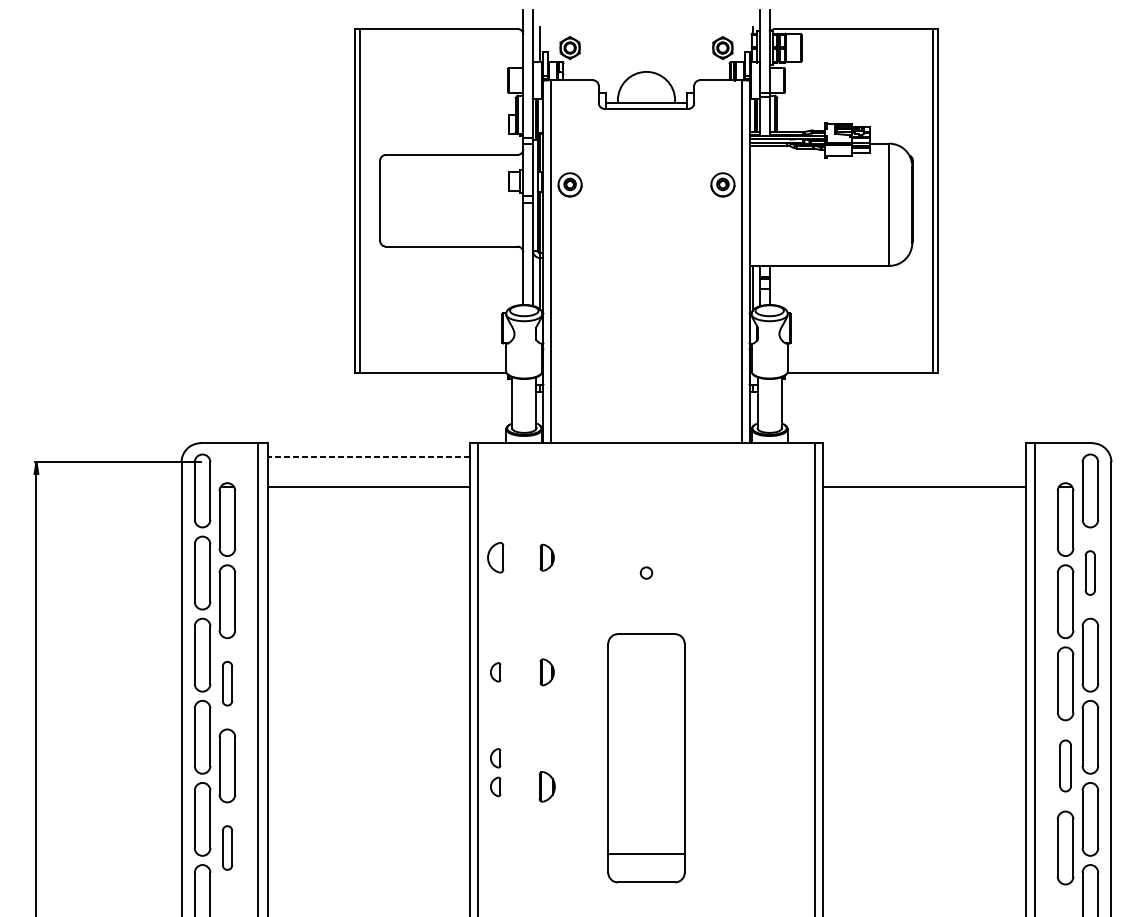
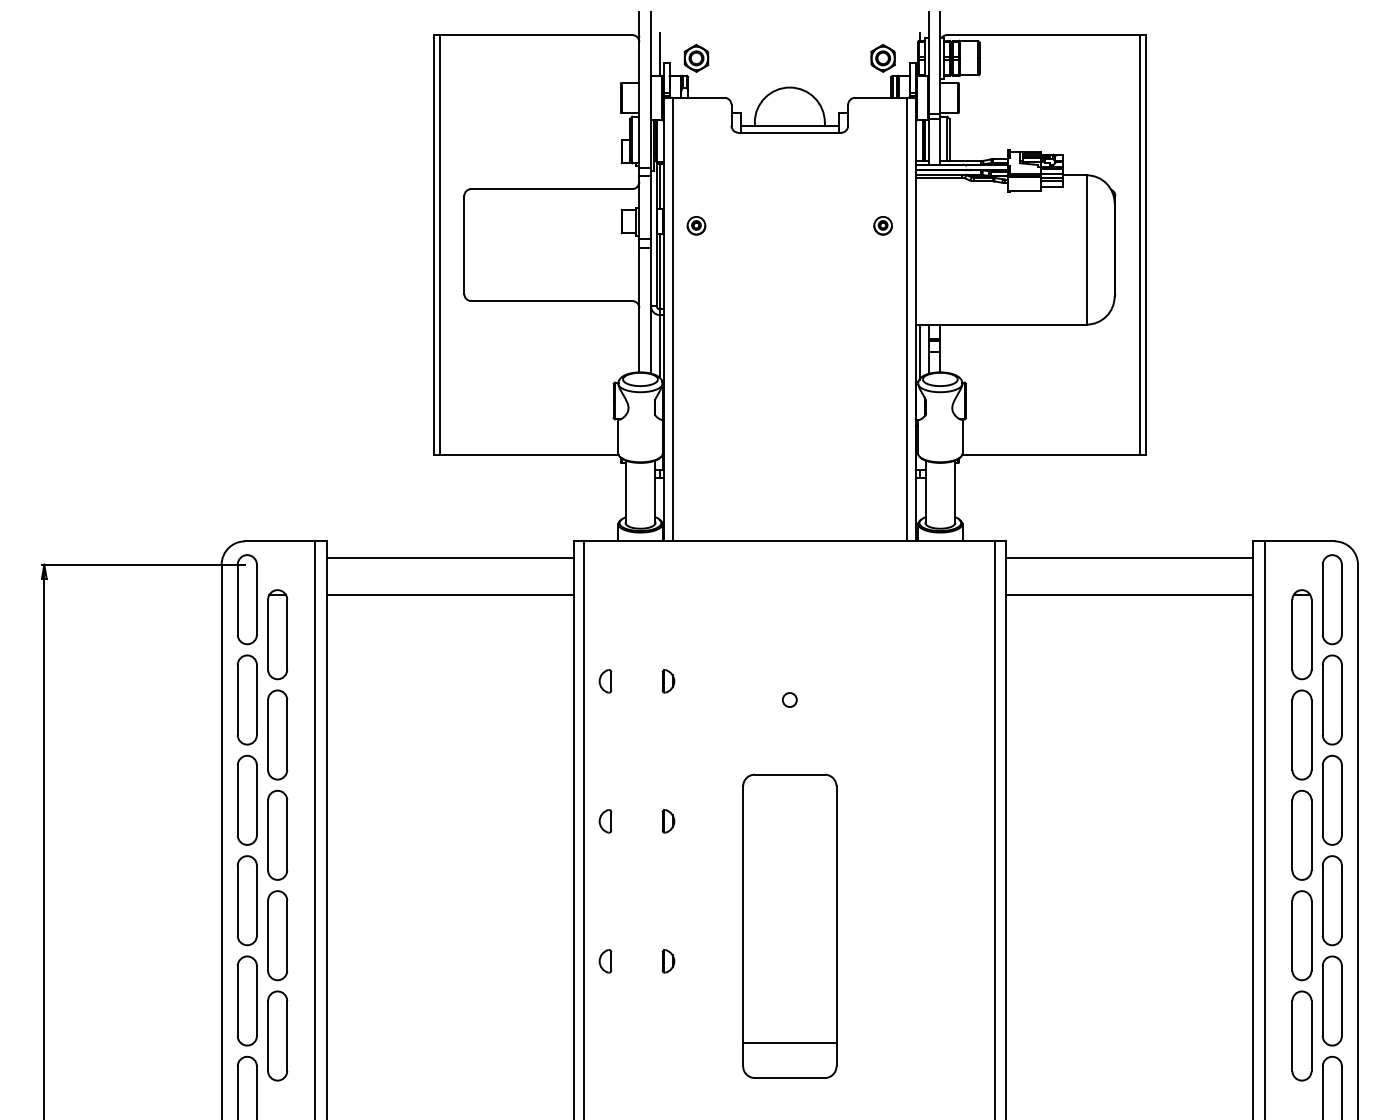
part: (570, 184) -> (696, 225), size x0.62
part: (722, 184) -> (882, 225), size x0.62
line: (368, 456) -> (450, 557), dashed -> solid
line: (924, 456) -> (1129, 557), added
part: (495, 557) -> (605, 681), size x0.62
part: (547, 557) -> (668, 681), size x0.71
part: (1089, 572) -> (1331, 699), size x1.67
part: (547, 672) -> (668, 821), size x0.71
part: (227, 683) -> (277, 834), size x1.67
part: (495, 758) -> (605, 926), removed
part: (1065, 765) -> (1301, 935), size x1.43
part: (547, 787) -> (668, 961), size x0.62
part: (227, 847) -> (277, 1035), size x1.67

